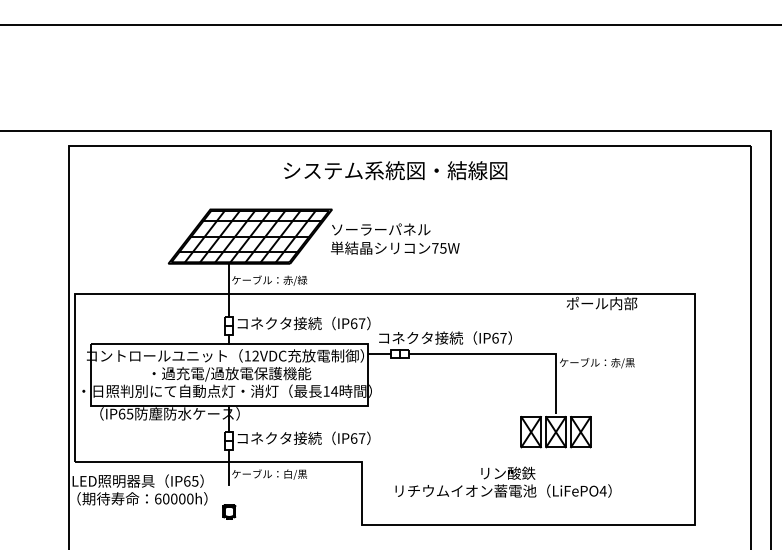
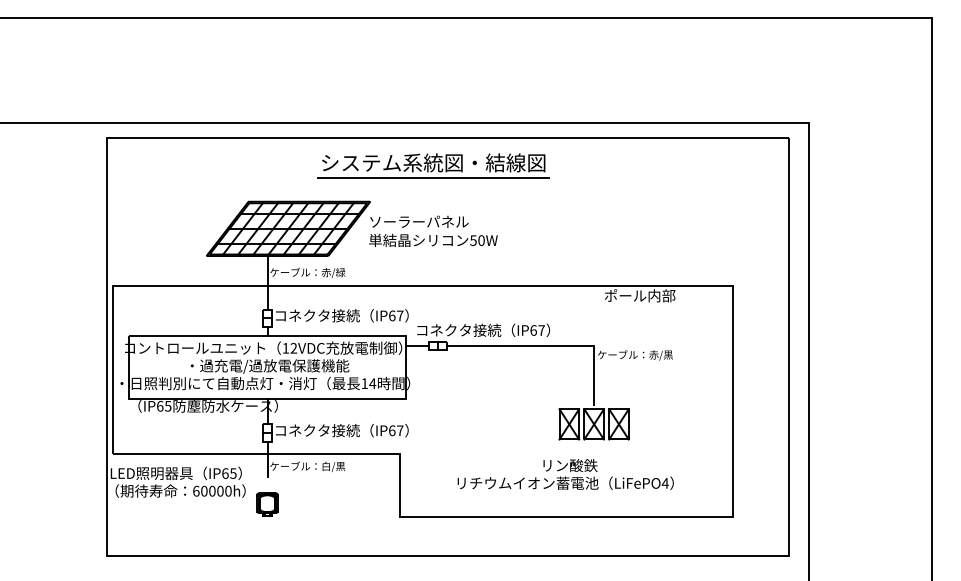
line: (395, 186) -> (433, 178), added
text: (439, 248) -> (477, 240), 75W -> 50W
text: (503, 482) -> (565, 474), moved
part: (229, 512) -> (267, 504), size x1.67

